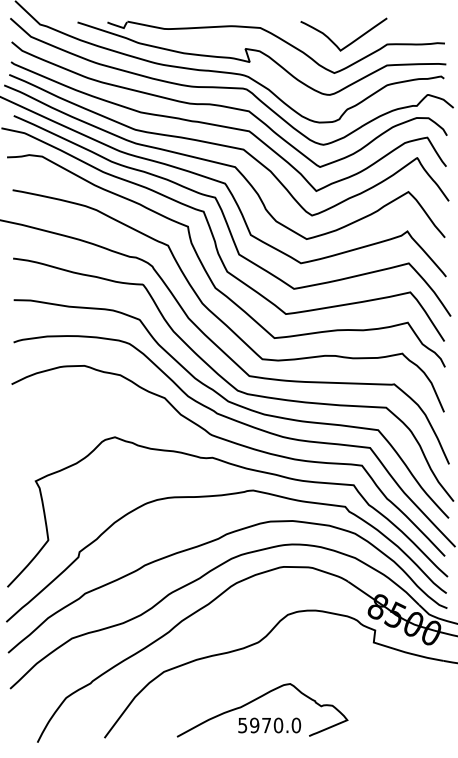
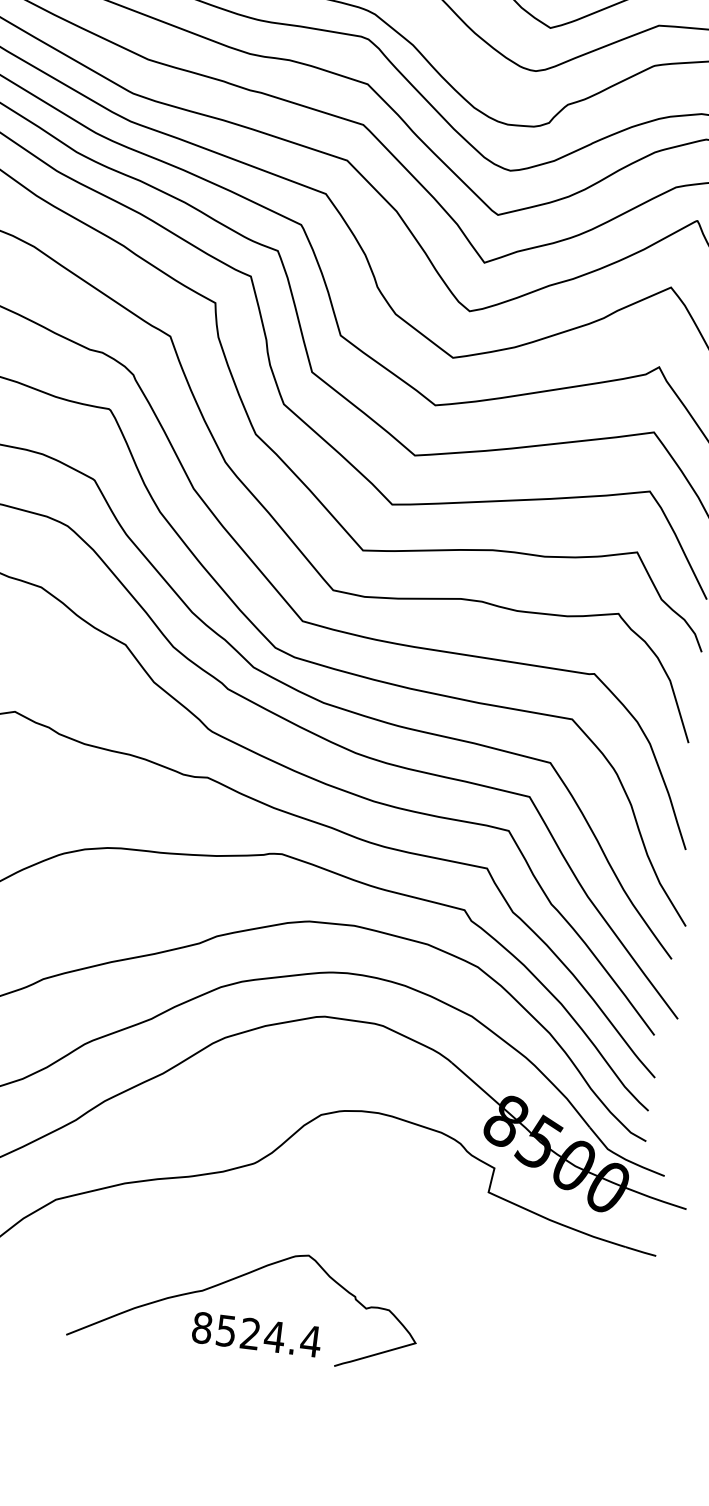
text: (269, 725) -> (256, 1334), 5970.0 -> 8524.4

